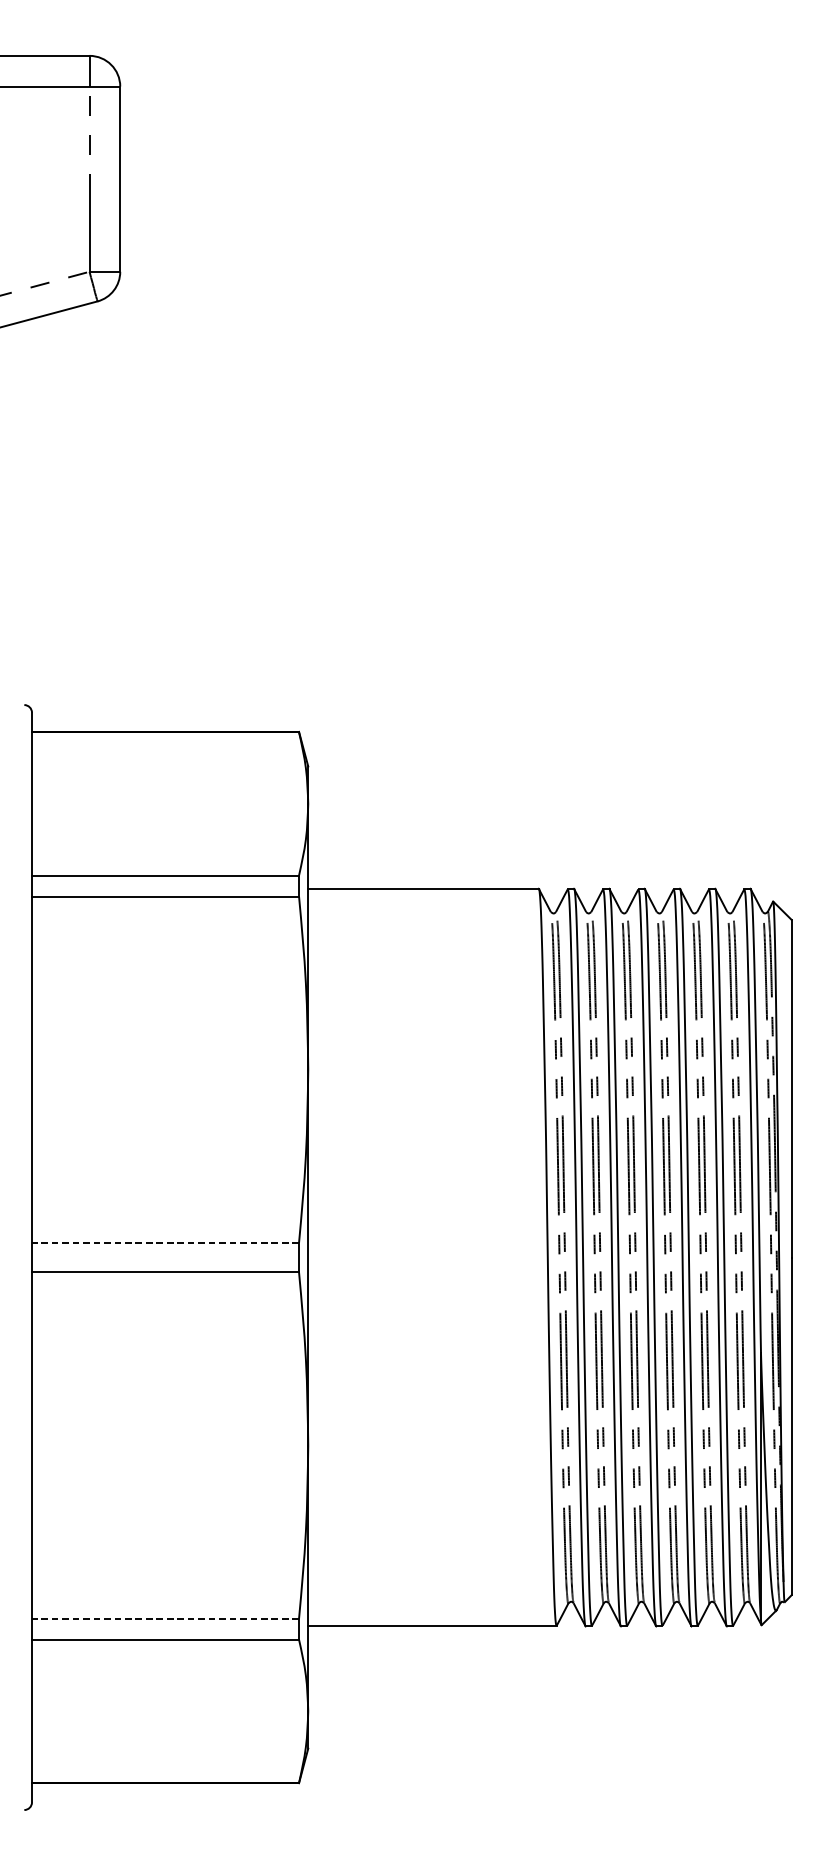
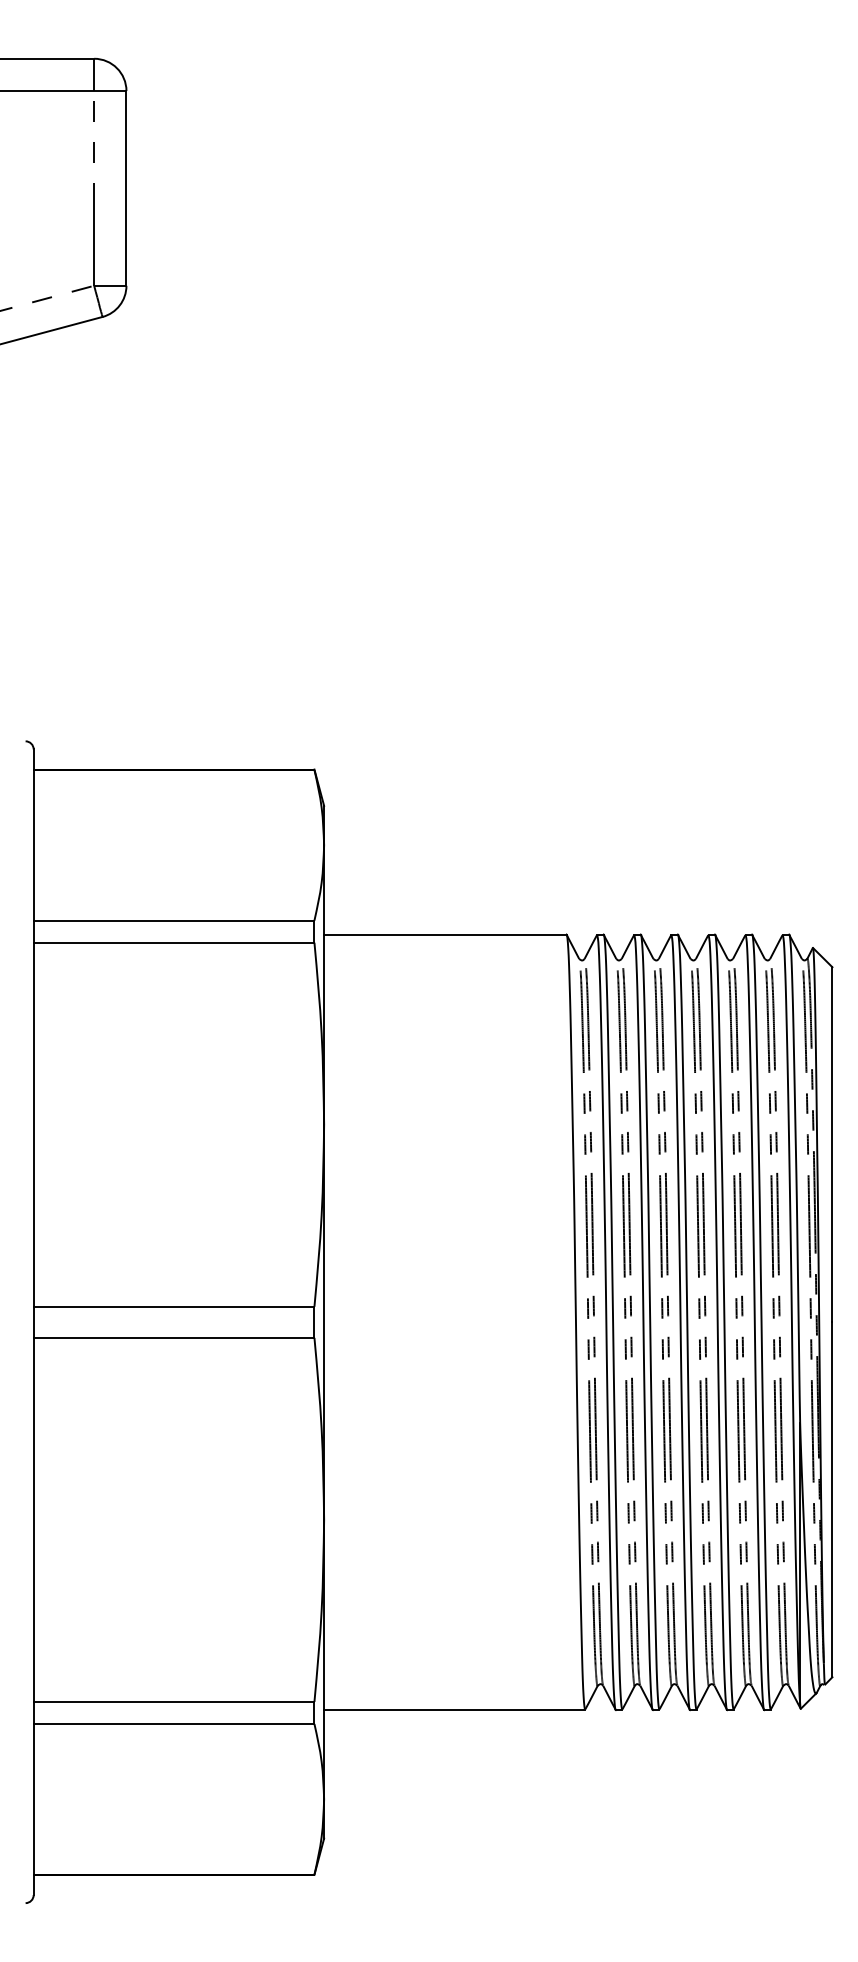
line: (164, 1242) -> (173, 1306), dashed -> solid
line: (164, 1618) -> (173, 1701), dashed -> solid

